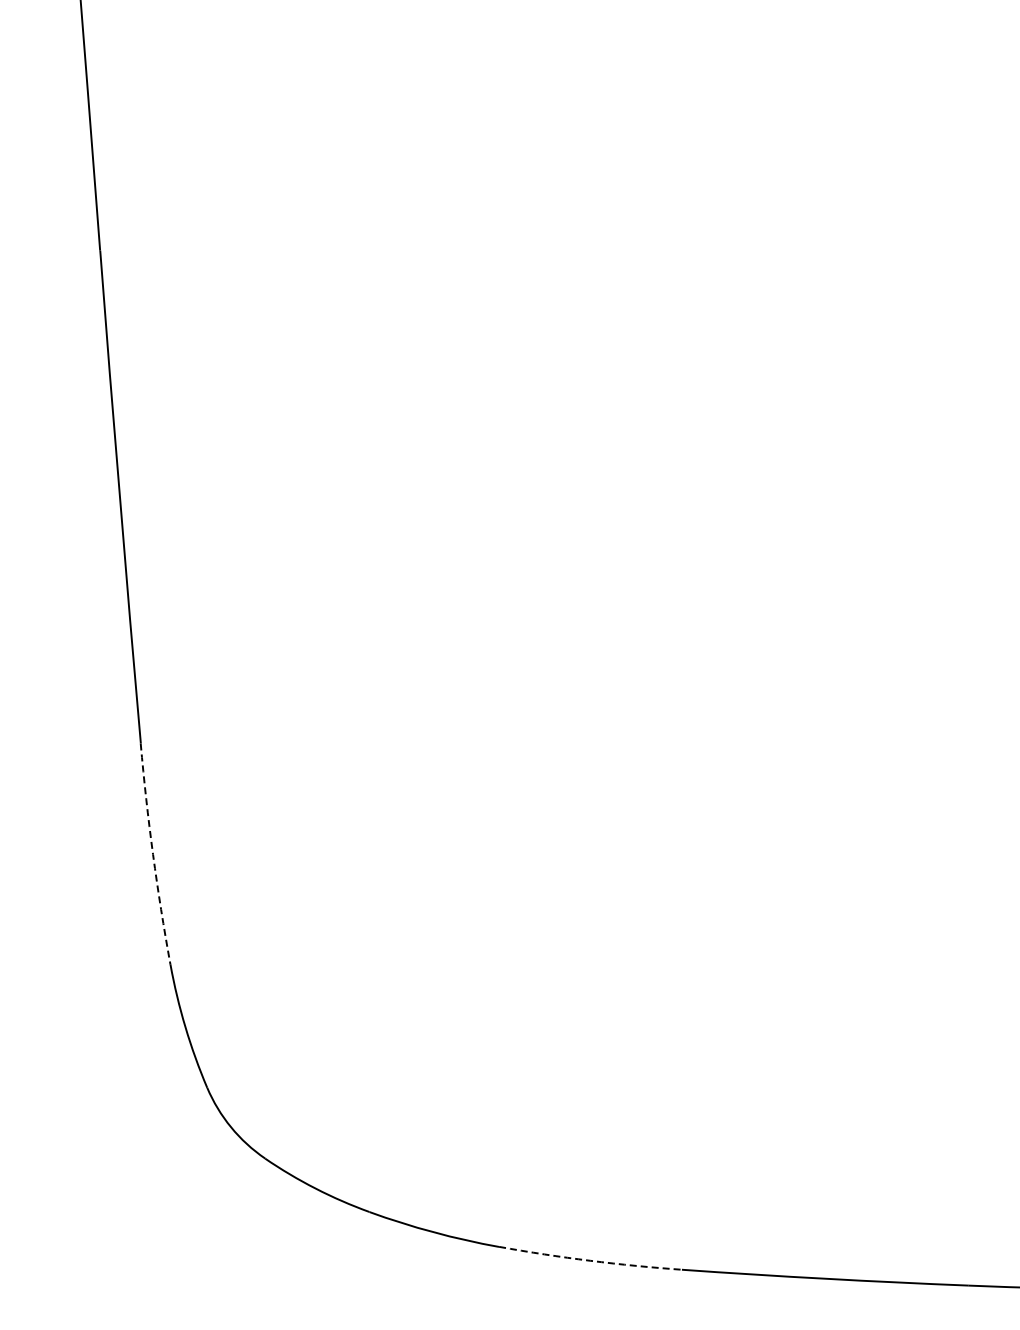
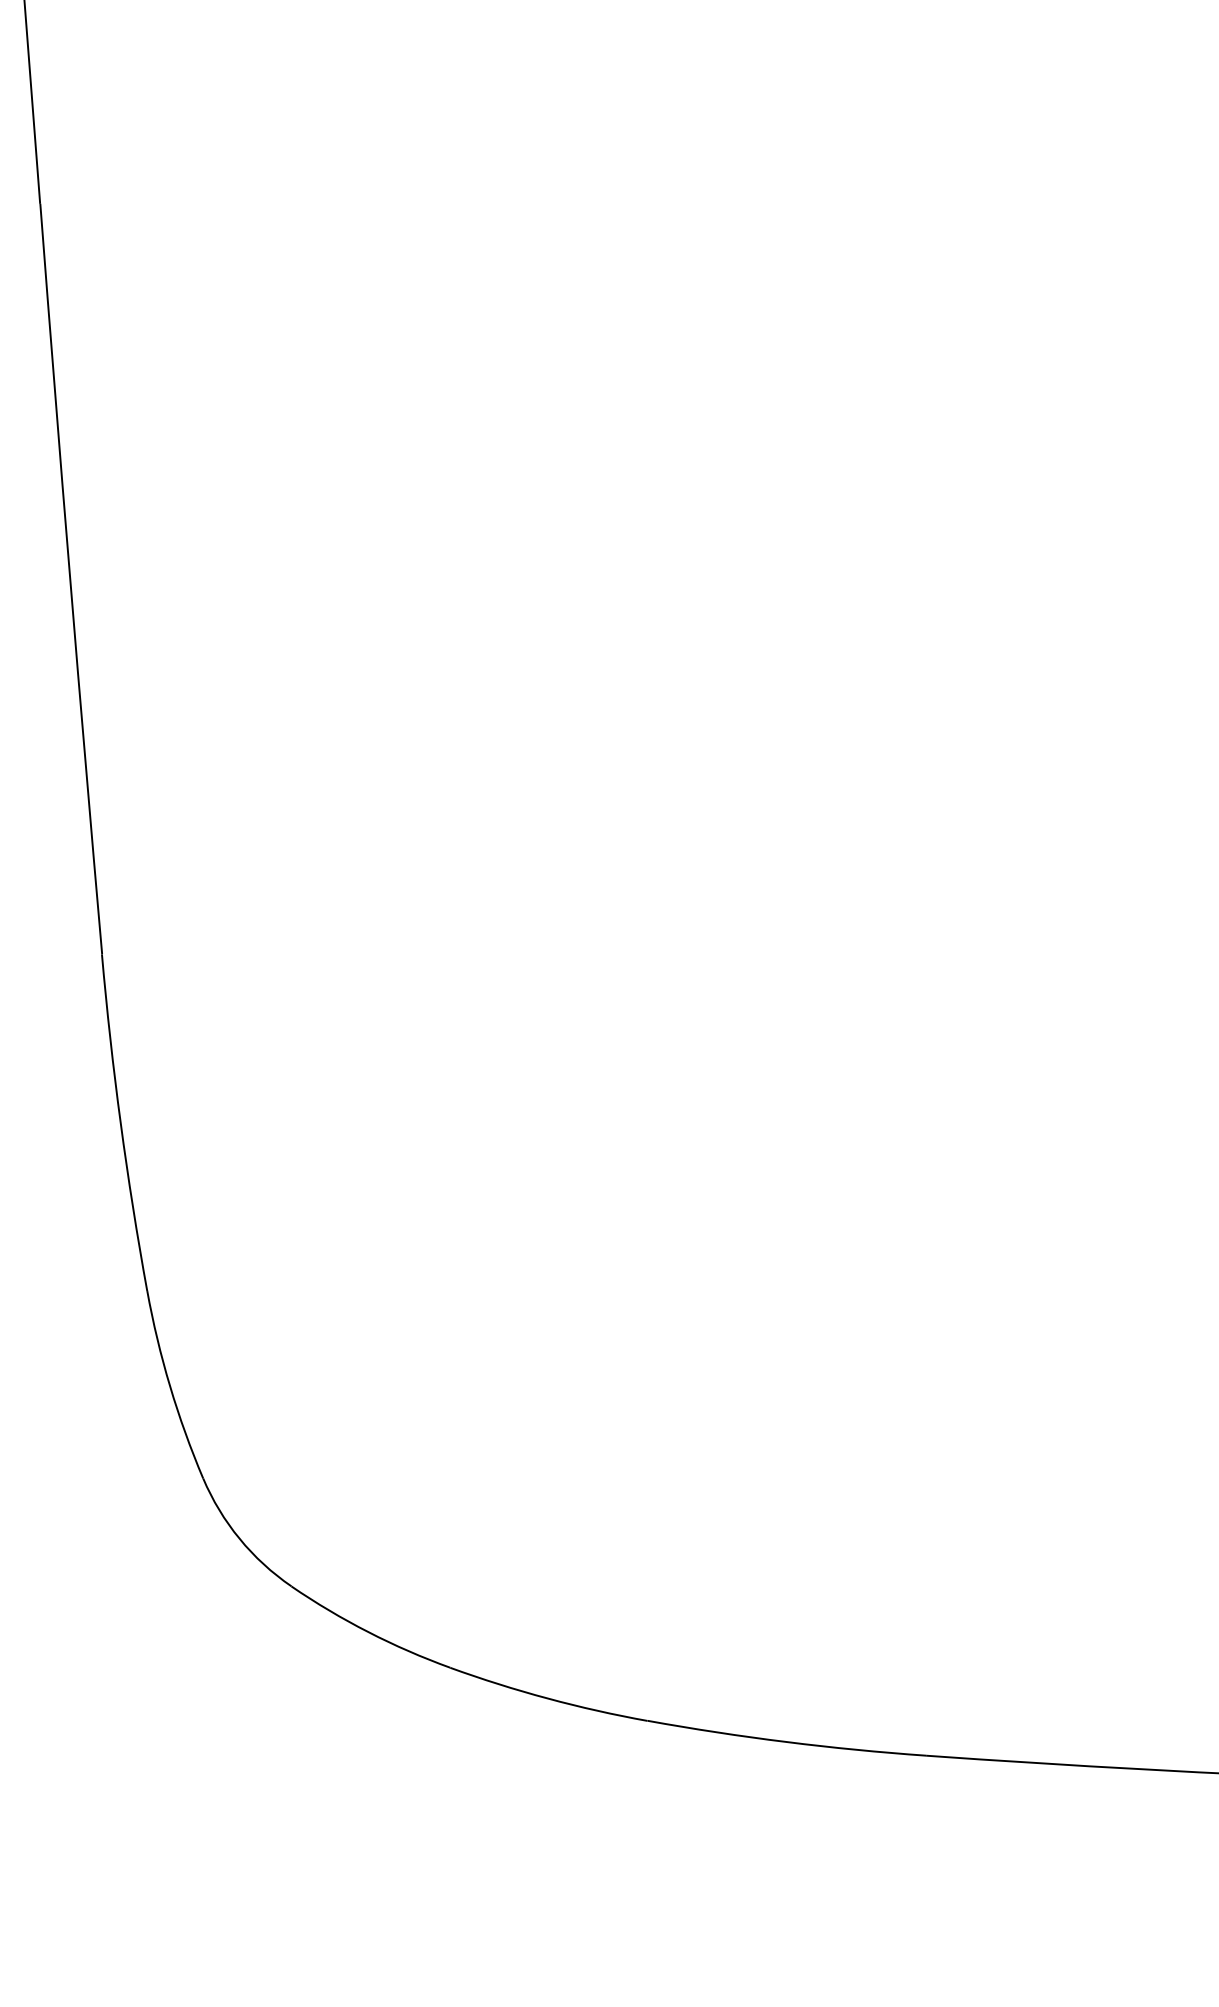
arc: (153, 854) -> (121, 1123), dashed -> solid
arc: (590, 1260) -> (786, 1741), dashed -> solid

